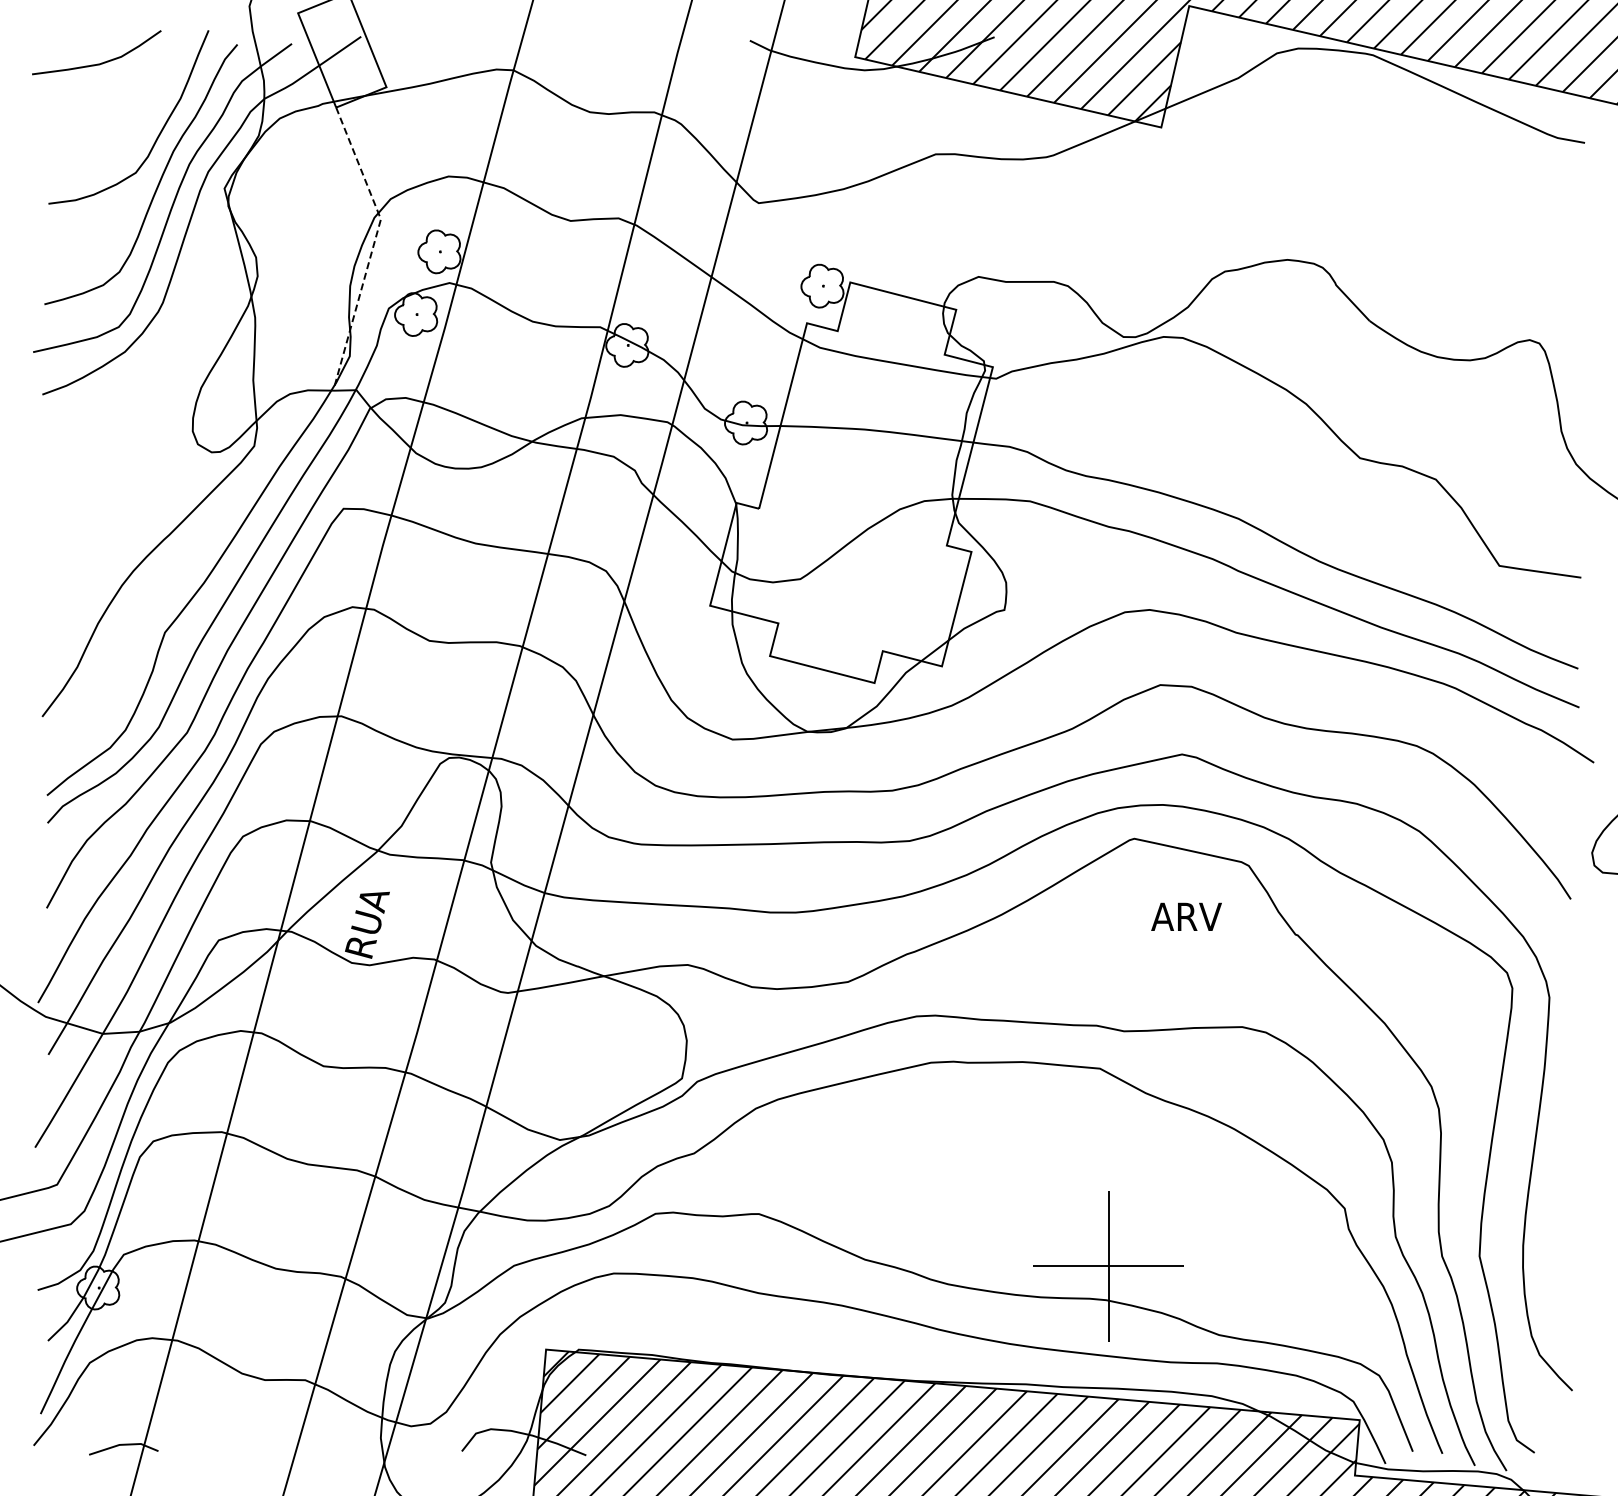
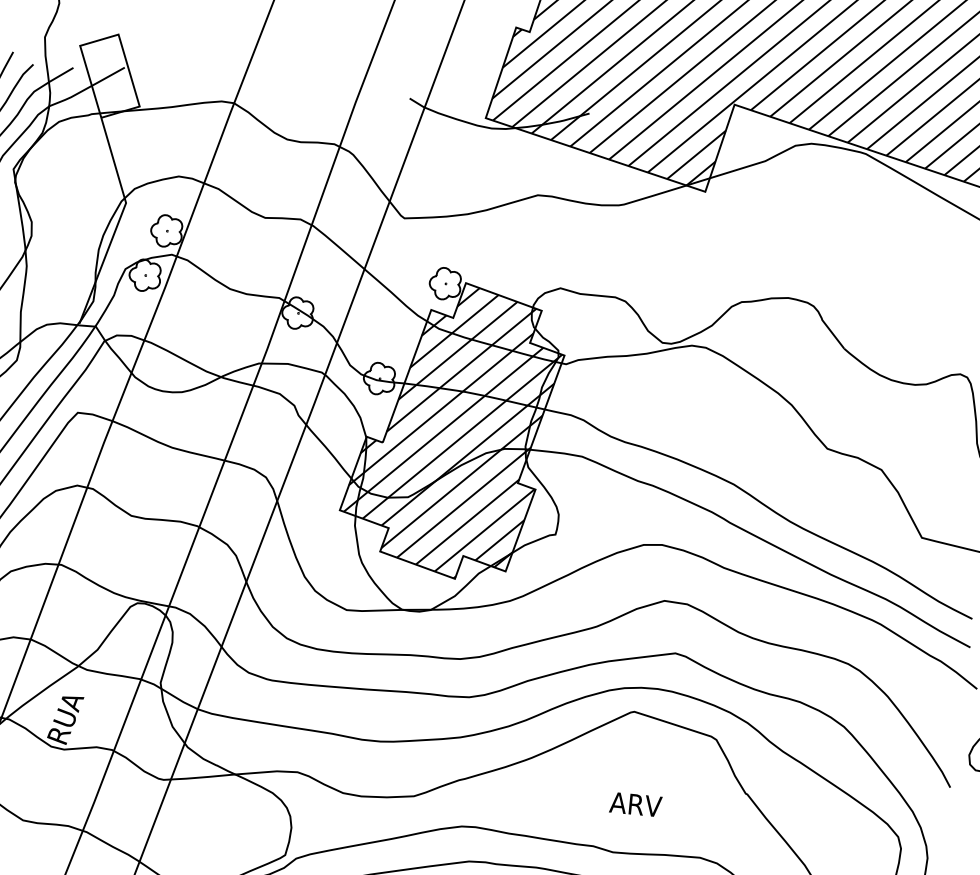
line: (373, 245) -> (118, 221), dashed -> solid
hatch: (852, 484) -> (453, 431), added
text: (1186, 916) -> (635, 804), moved

